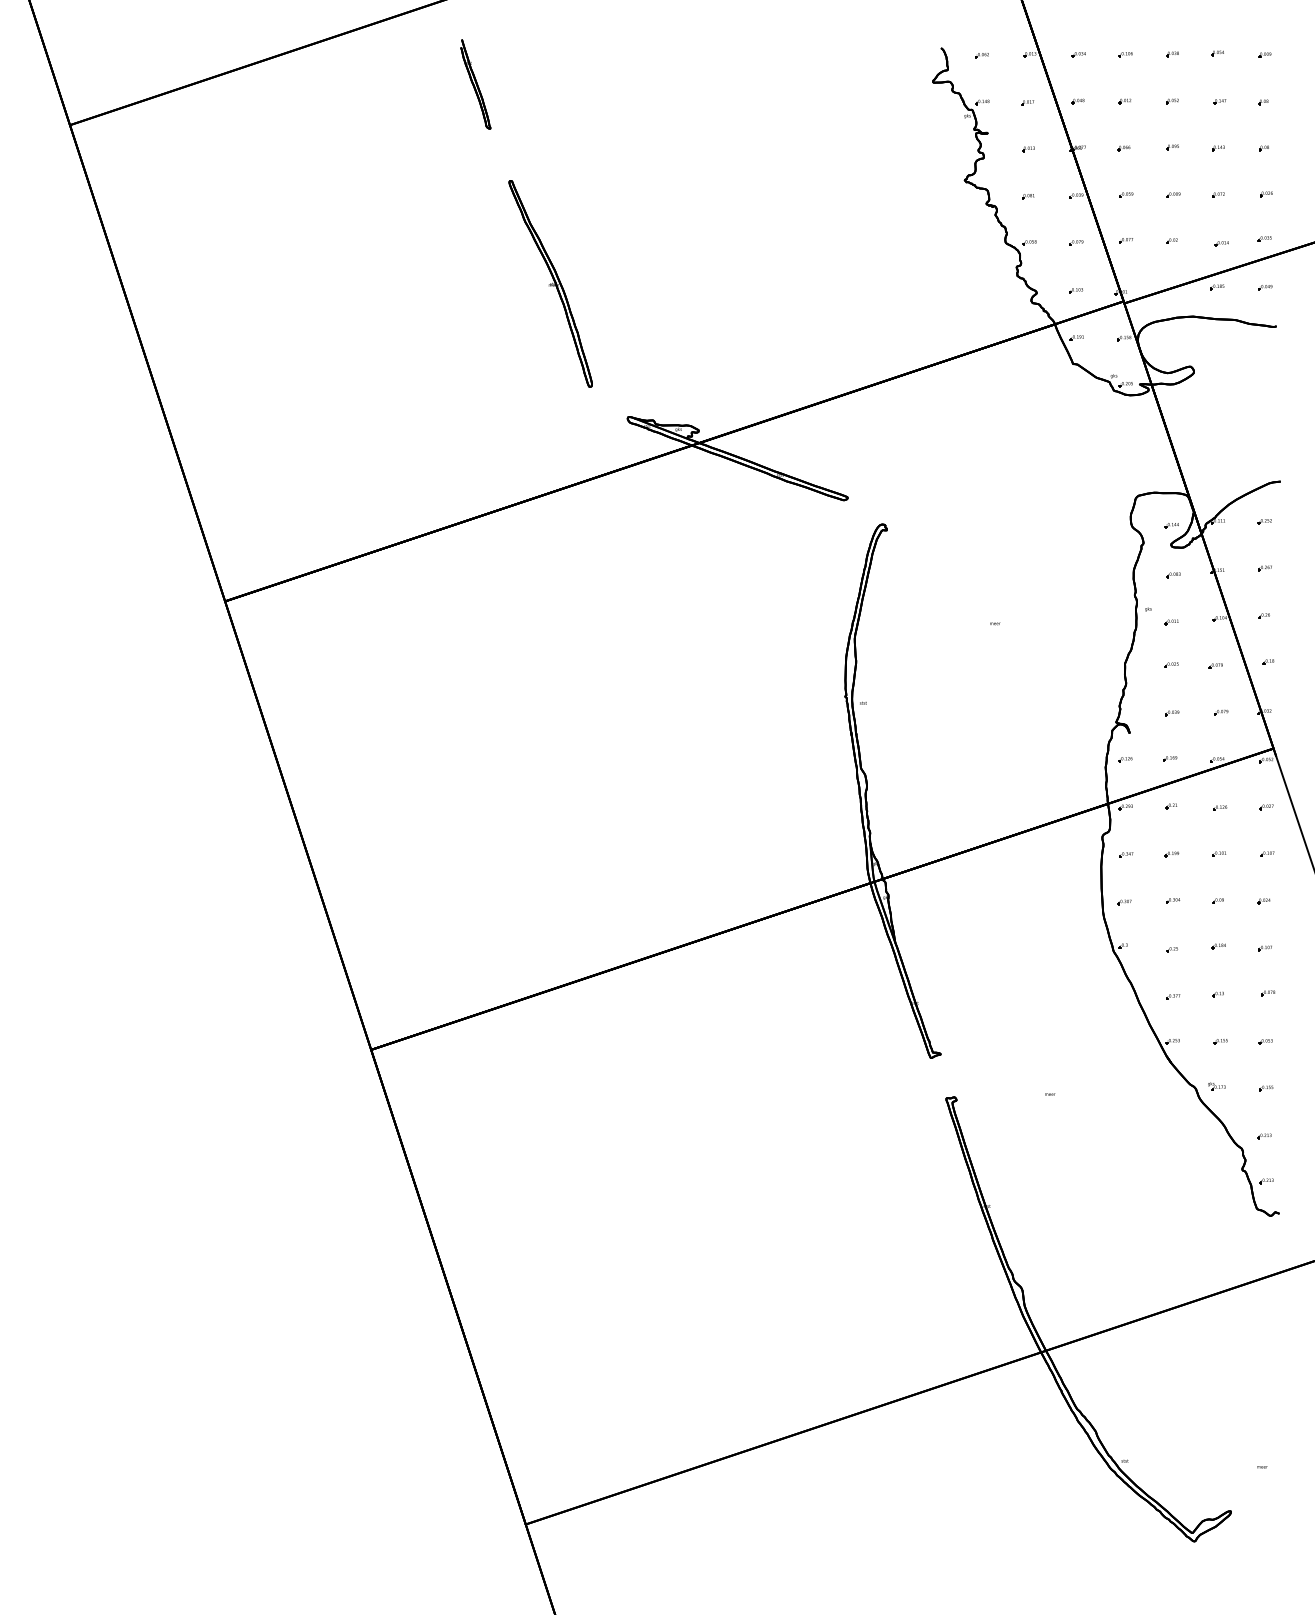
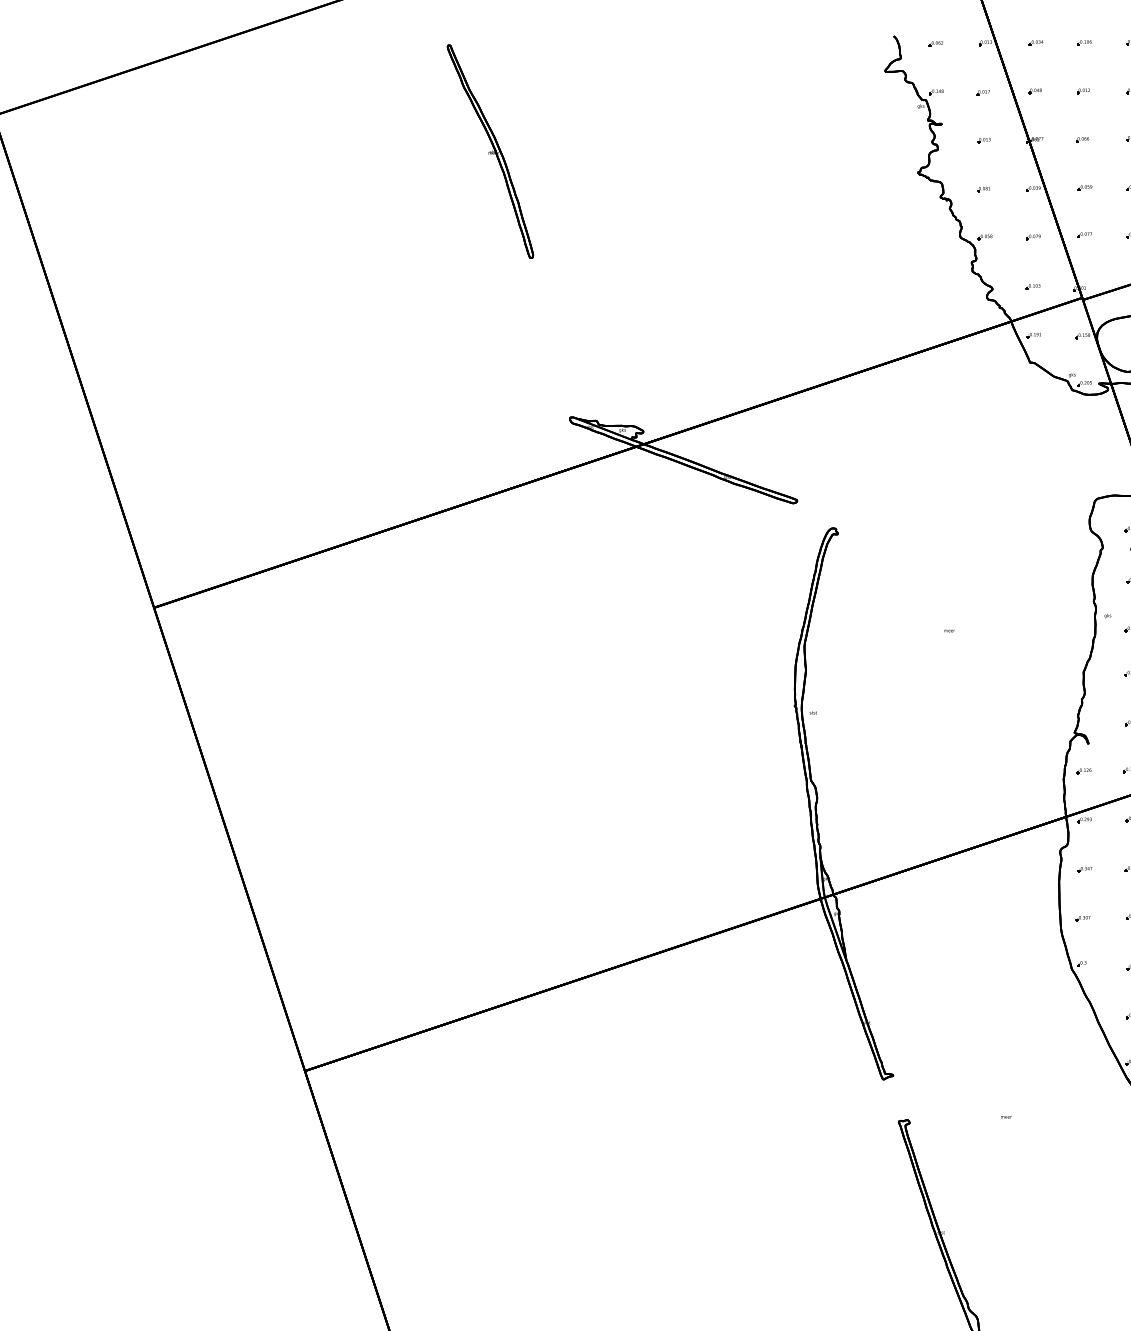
part: (475, 84) -> (412, 73), removed
part: (550, 283) -> (490, 151), moved

